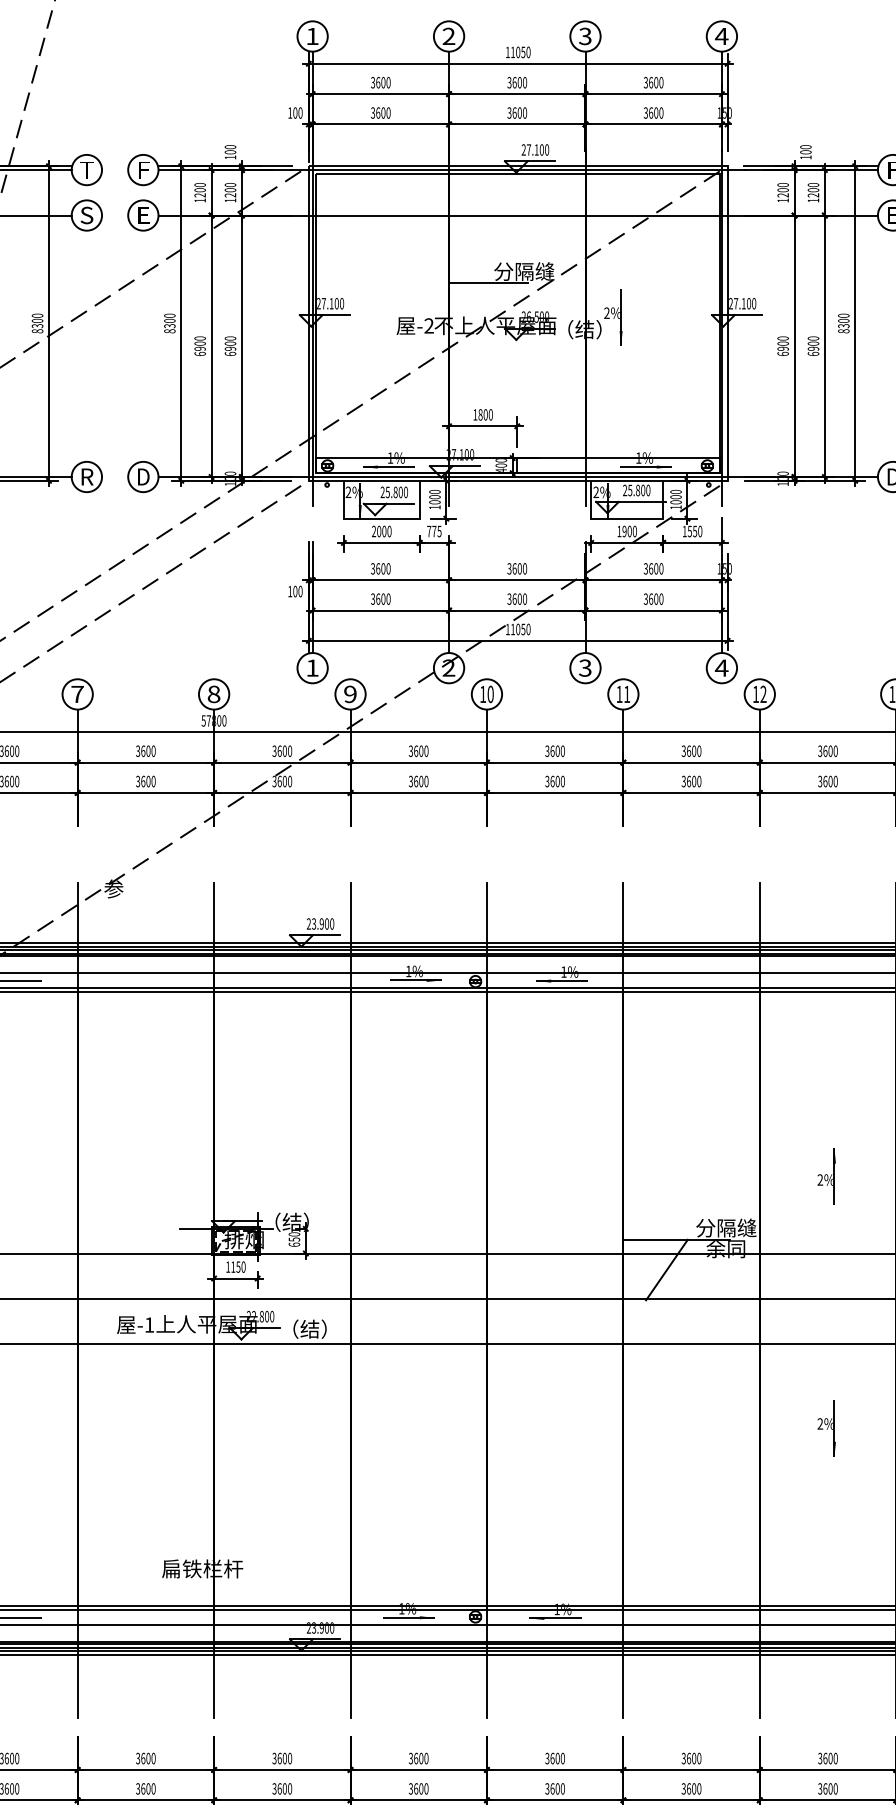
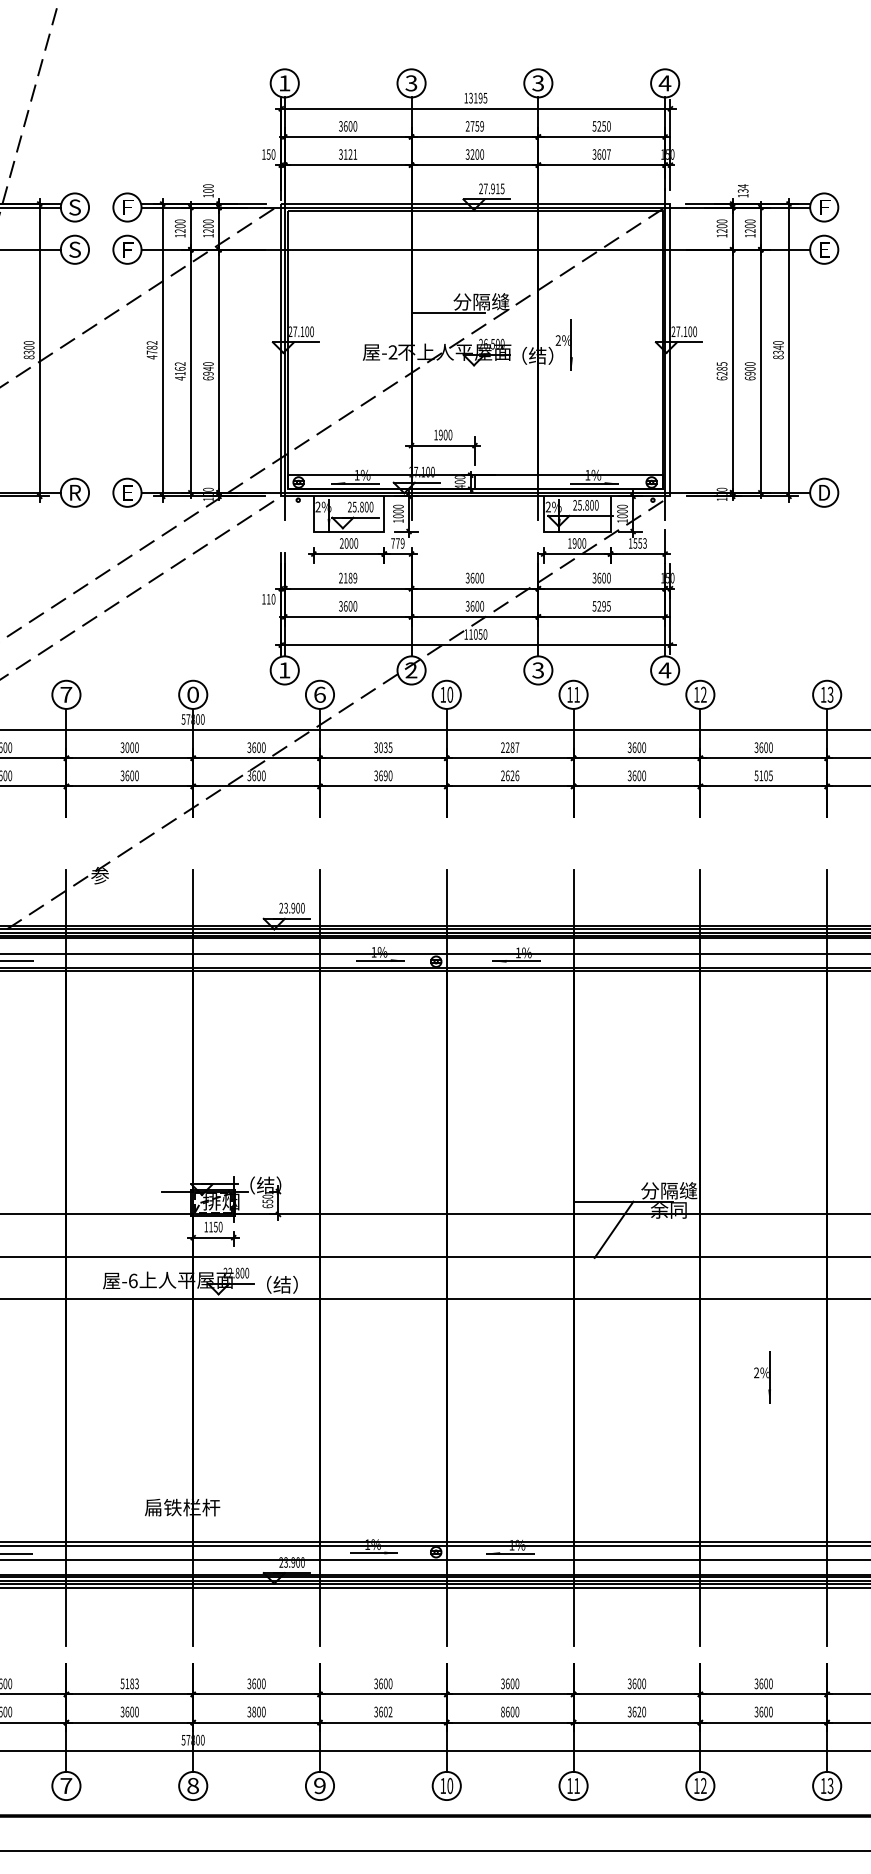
text: (448, 36) -> (411, 83), 2 -> 3
text: (521, 51) -> (478, 97), 11050 -> 13195
text: (516, 82) -> (474, 126), 3600 -> 2759
text: (651, 82) -> (599, 126), 3600 -> 5250
text: (295, 112) -> (268, 154), 100 -> 150
text: (383, 112) -> (350, 154), 3600 -> 3121
text: (514, 112) -> (472, 154), 3600 -> 3200
text: (660, 112) -> (608, 154), 3600 -> 3607
text: (541, 149) -> (497, 188), 27.100 -> 27.915
text: (805, 149) -> (742, 188), 100 -> 134
text: (86, 170) -> (74, 207), T -> S
text: (145, 215) -> (129, 249), E -> F
text: (843, 320) -> (778, 347), 8300 -> 8340
text: (169, 323) -> (151, 350), 8300 -> 4782
text: (230, 343) -> (208, 368), 6900 -> 6940
text: (783, 343) -> (722, 368), 6900 -> 6285
text: (200, 346) -> (180, 371), 6900 -> 4162
text: (480, 415) -> (440, 435), 1800 -> 1900
text: (143, 476) -> (127, 492), D -> E
text: (439, 531) -> (402, 543), 775 -> 779
text: (699, 531) -> (644, 543), 1550 -> 1553
text: (381, 568) -> (348, 577), 3600 -> 2189
text: (295, 591) -> (268, 599), 100 -> 110
text: (653, 599) -> (601, 606), 3600 -> 5295
text: (213, 694) -> (192, 694), 8 -> 0
text: (349, 694) -> (319, 694), 9 -> 6
text: (143, 751) -> (127, 747), 3600 -> 3000
text: (421, 751) -> (385, 747), 3600 -> 3035
text: (555, 751) -> (510, 747), 3600 -> 2287
text: (421, 781) -> (385, 775), 3600 -> 3690
text: (555, 781) -> (510, 775), 3600 -> 2626
text: (827, 781) -> (763, 775), 3600 -> 5105
part: (826, 1177) -> (762, 1143), removed
text: (149, 1324) -> (133, 1280), -1 -> -6
text: (145, 1758) -> (129, 1683), 3600 -> 5183
text: (280, 1788) -> (254, 1711), 3600 -> 3800
text: (426, 1788) -> (390, 1711), 3600 -> 3602
text: (546, 1788) -> (502, 1711), 3600 -> 8600
text: (694, 1788) -> (639, 1711), 3600 -> 3620

